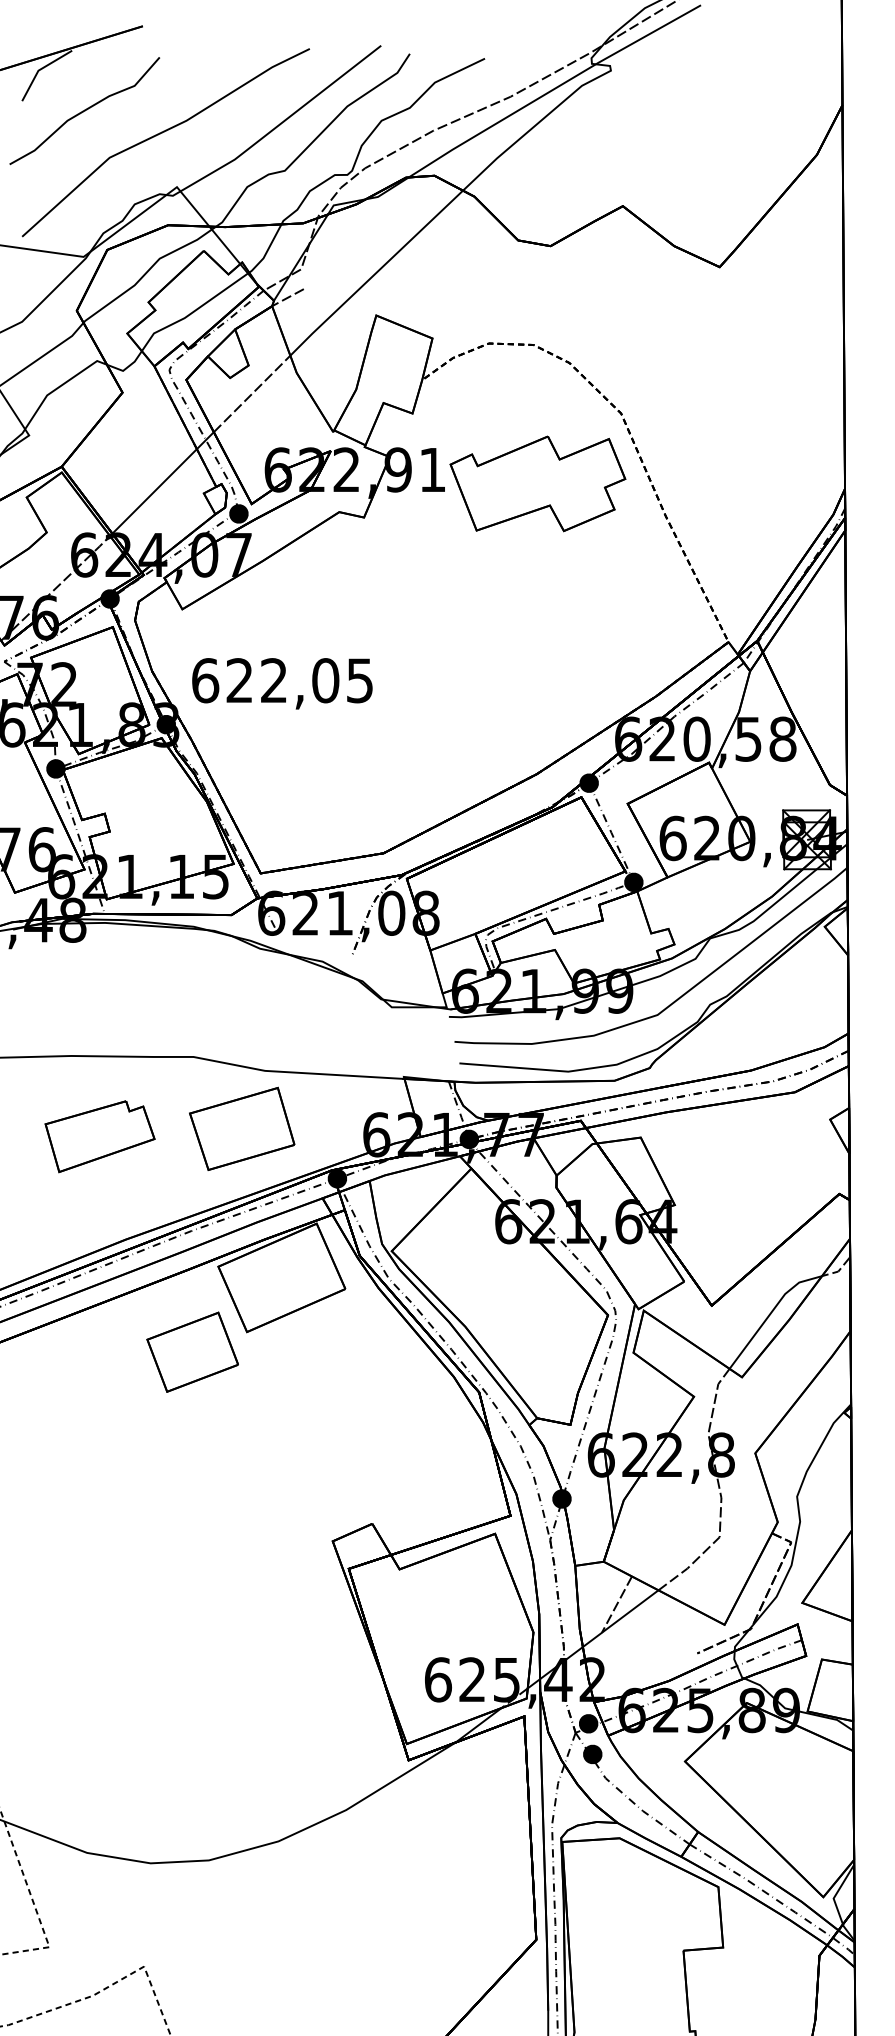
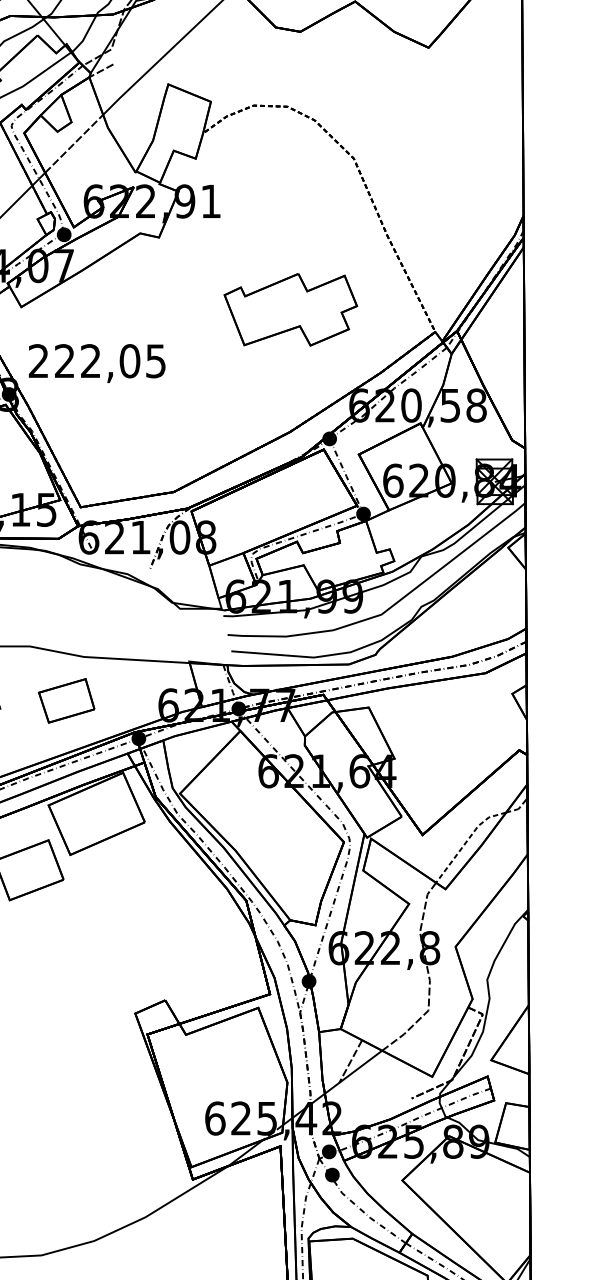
part: (537, 483) -> (290, 309), moved
text: (205, 680) -> (38, 361), 622,05 -> 222,05
part: (242, 1128) -> (66, 700), size x0.7
line: (770, 1313) -> (467, 840), solid -> dashed

